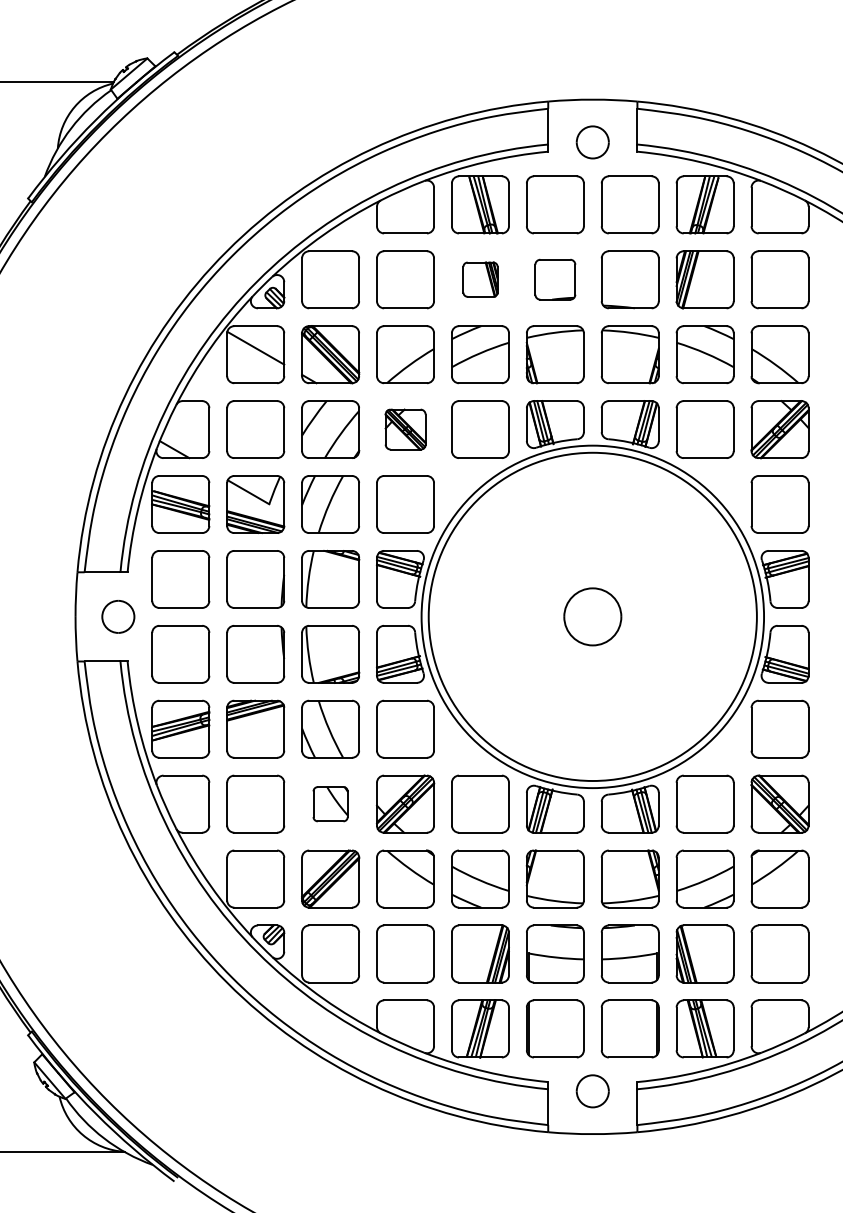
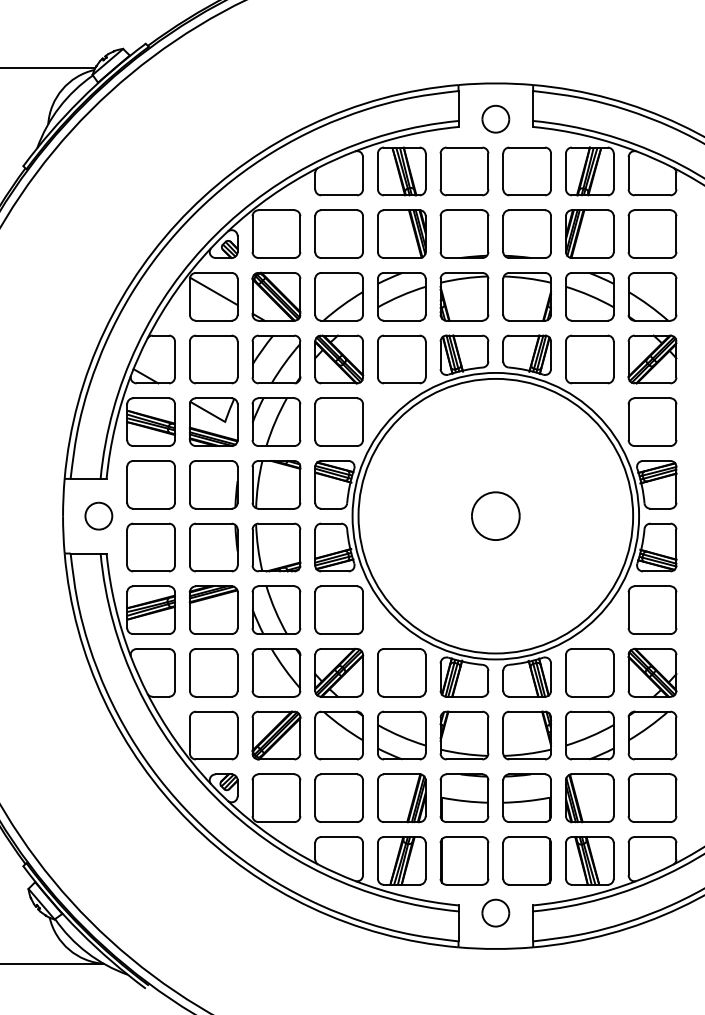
part: (480, 279) -> (401, 233), size x1.67
part: (555, 279) -> (464, 233), size x1.43
part: (405, 429) -> (339, 359), size x1.43
part: (330, 803) -> (276, 672), size x1.67

